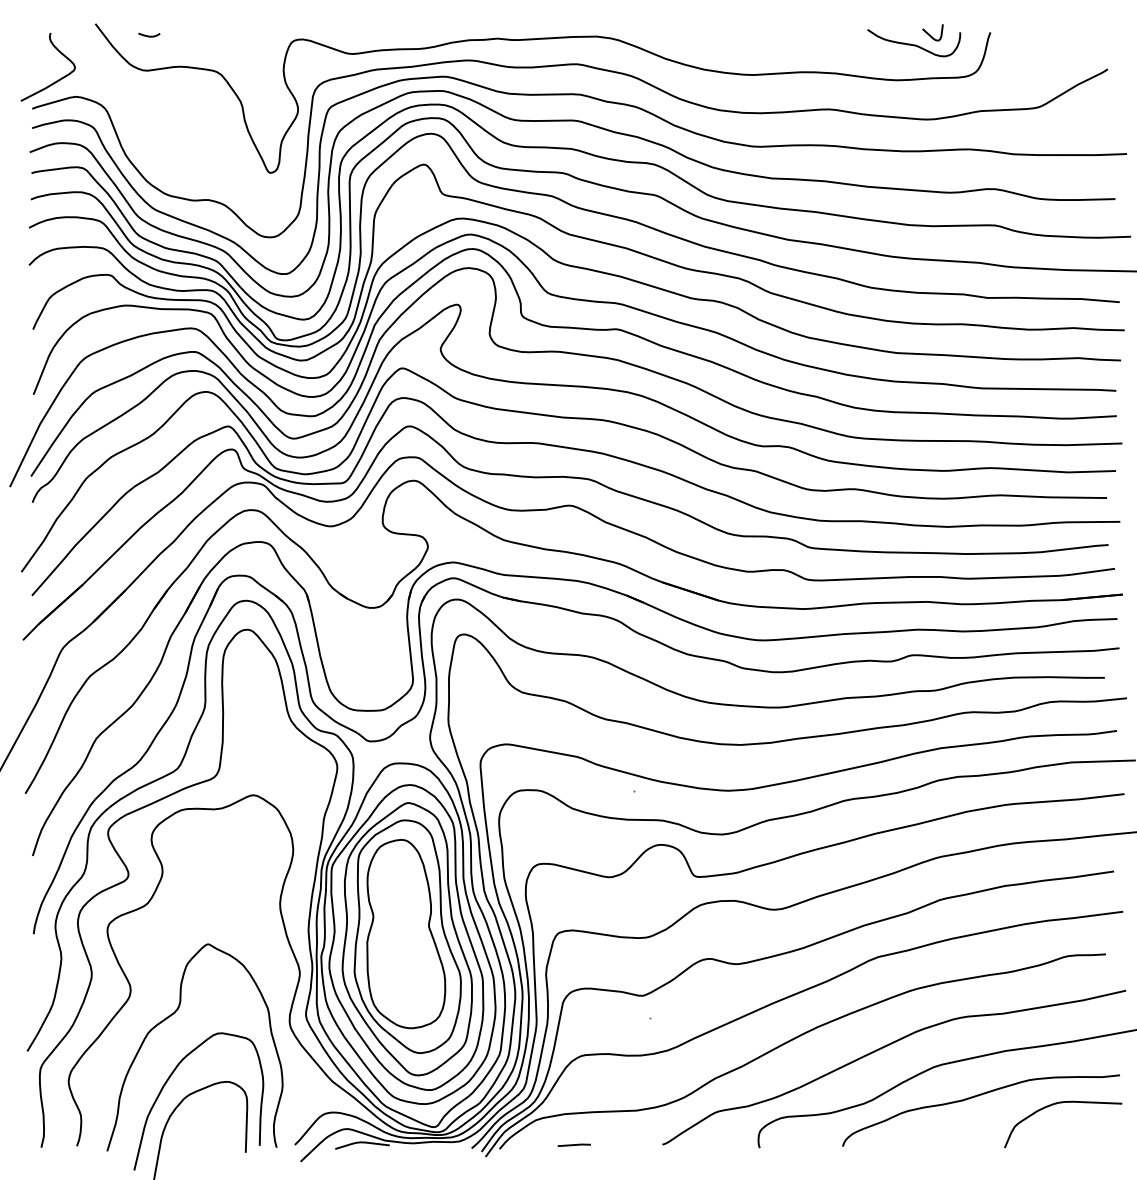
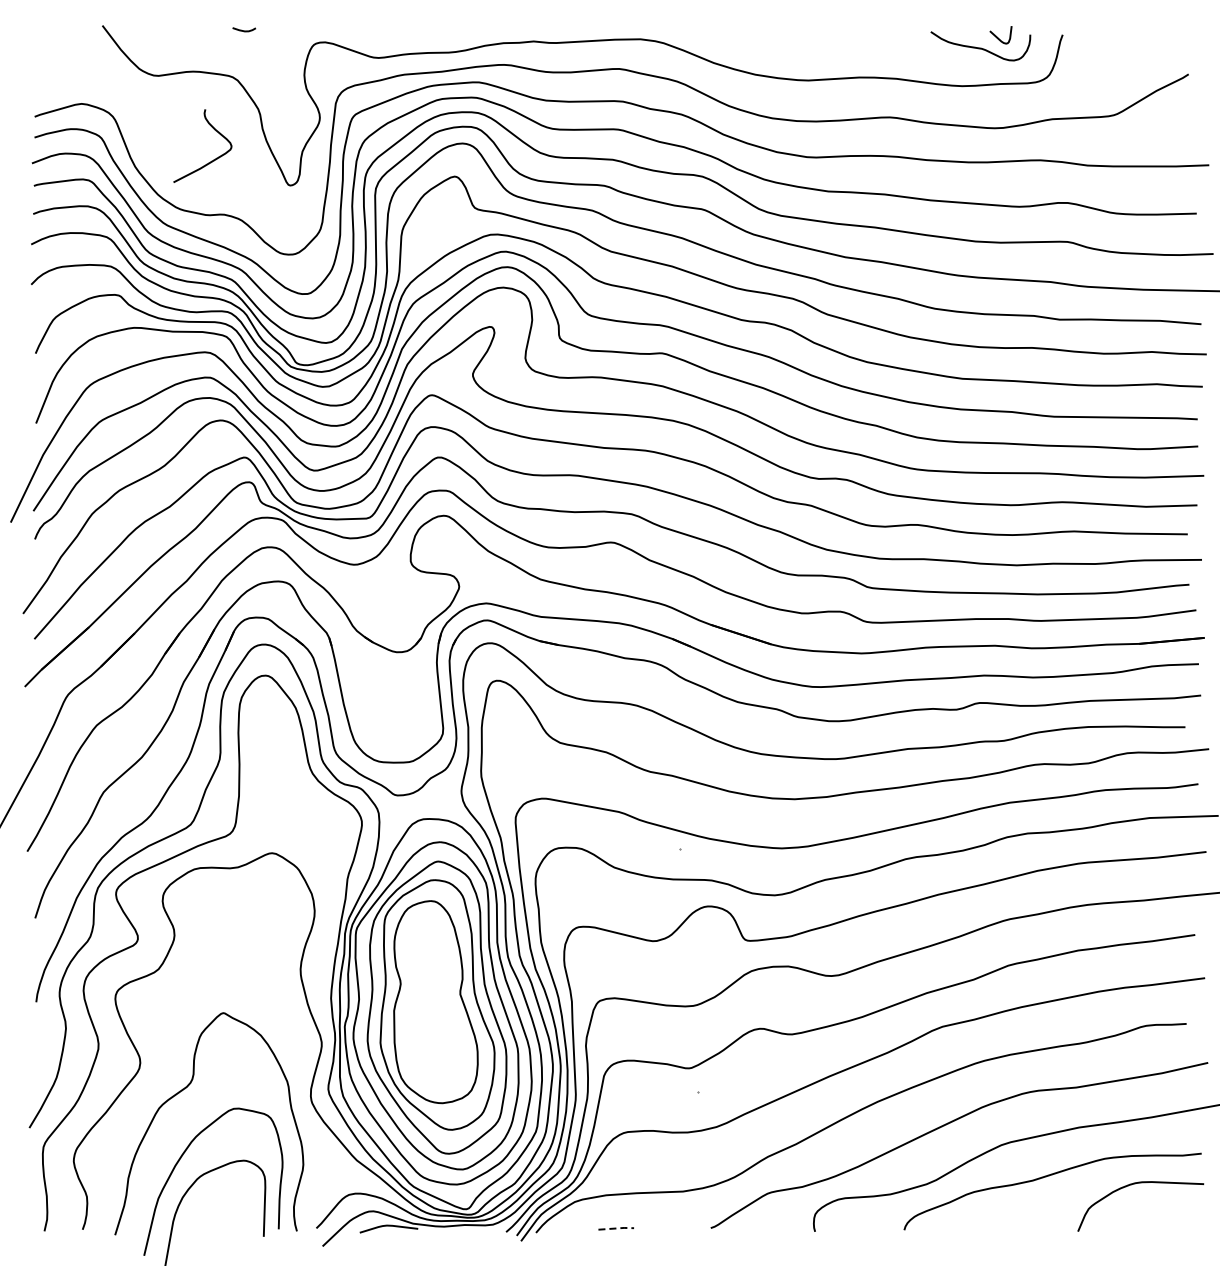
curve: (149, 35) -> (244, 30), moved
curve: (56, 80) -> (211, 160), moved
line: (575, 1145) -> (617, 1228), solid -> dashed

